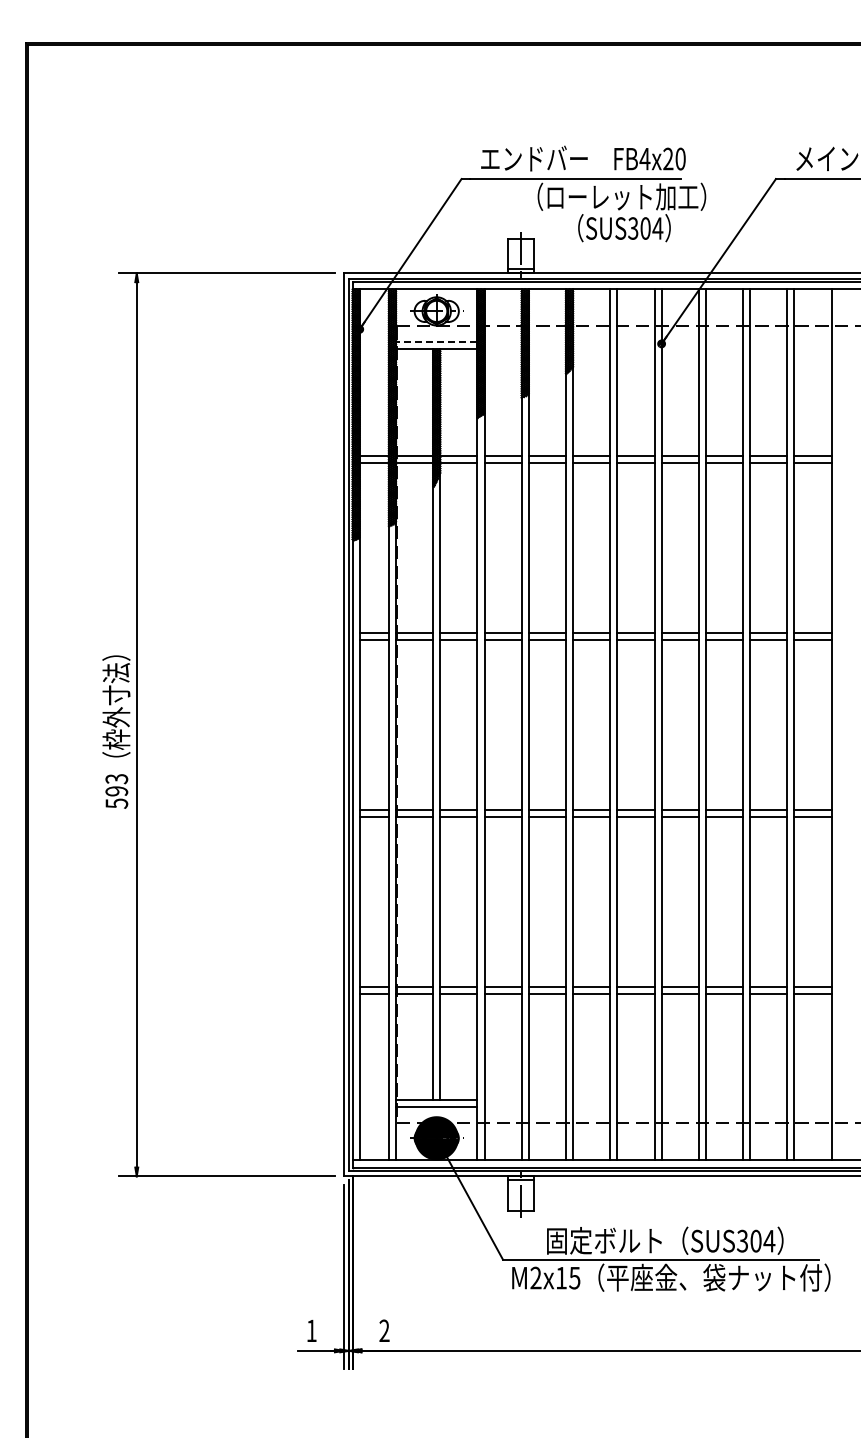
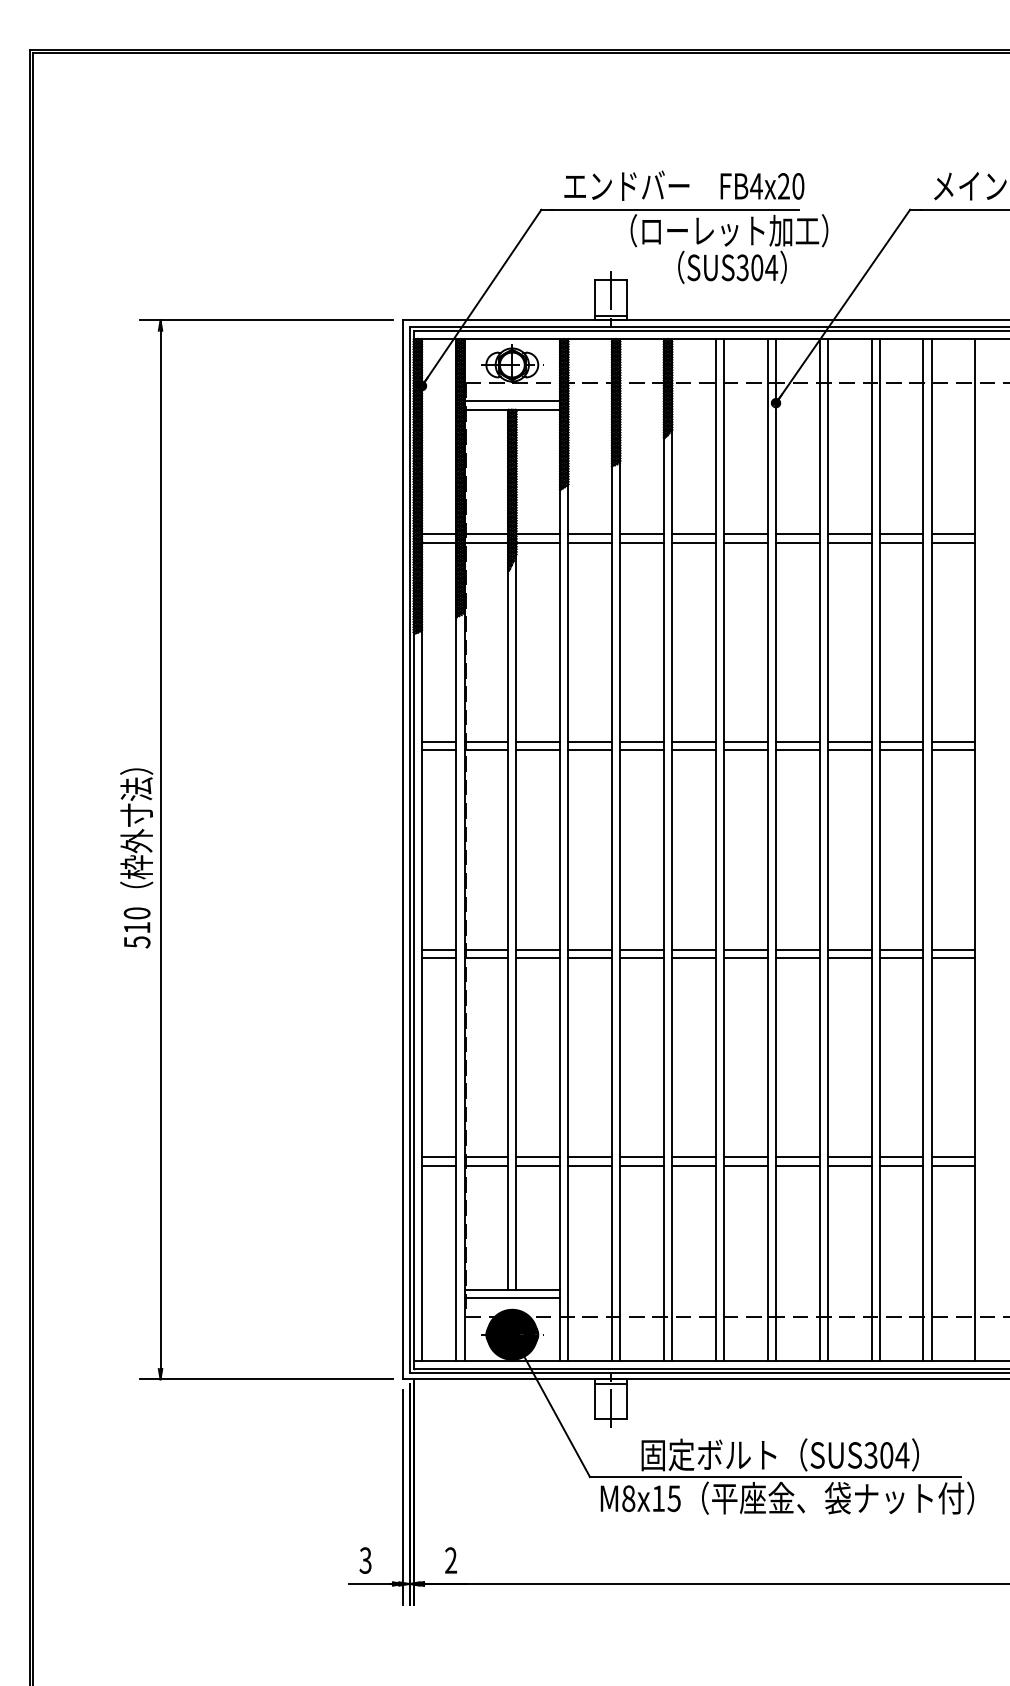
line: (436, 342) -> (512, 401), dashed -> solid
text: (116, 785) -> (136, 920), 593 -> 510
text: (535, 1277) -> (628, 1497), M2x15 -> M8x15
text: (311, 1330) -> (365, 1560), 1 -> 3

